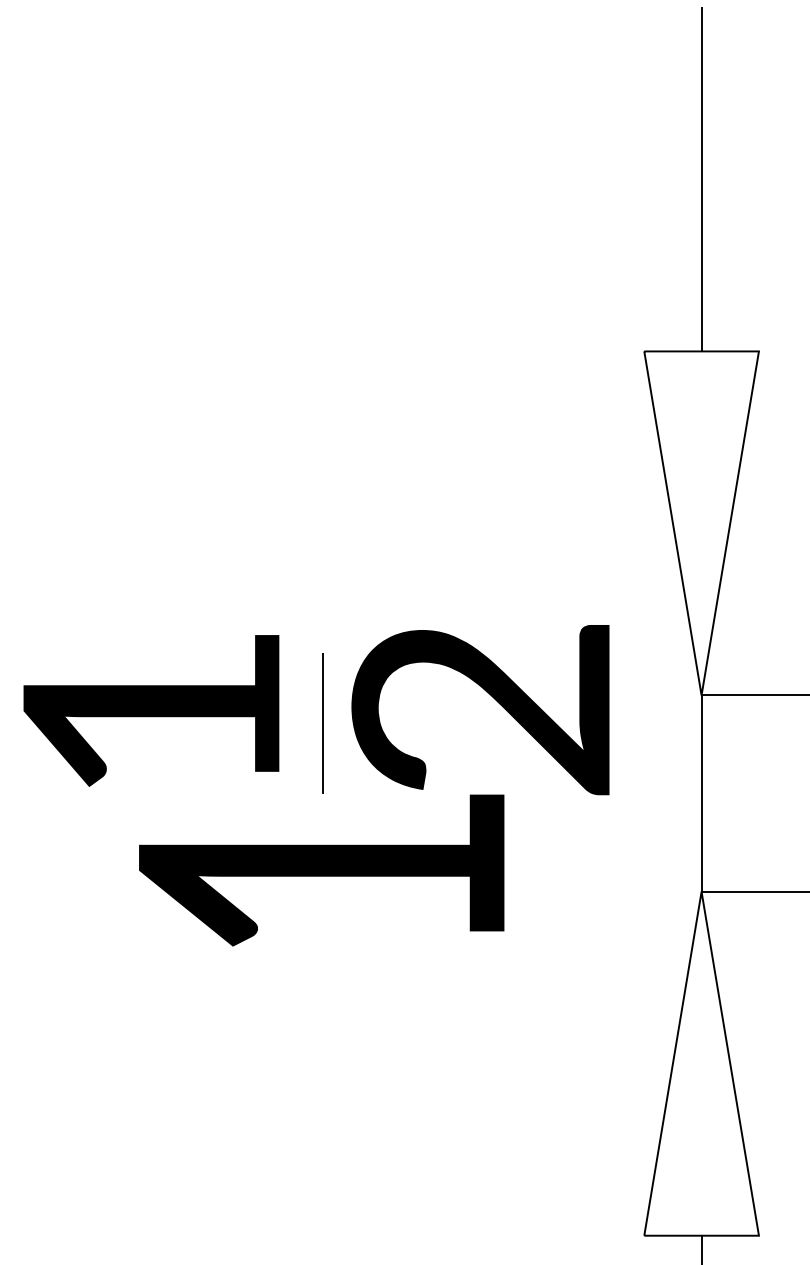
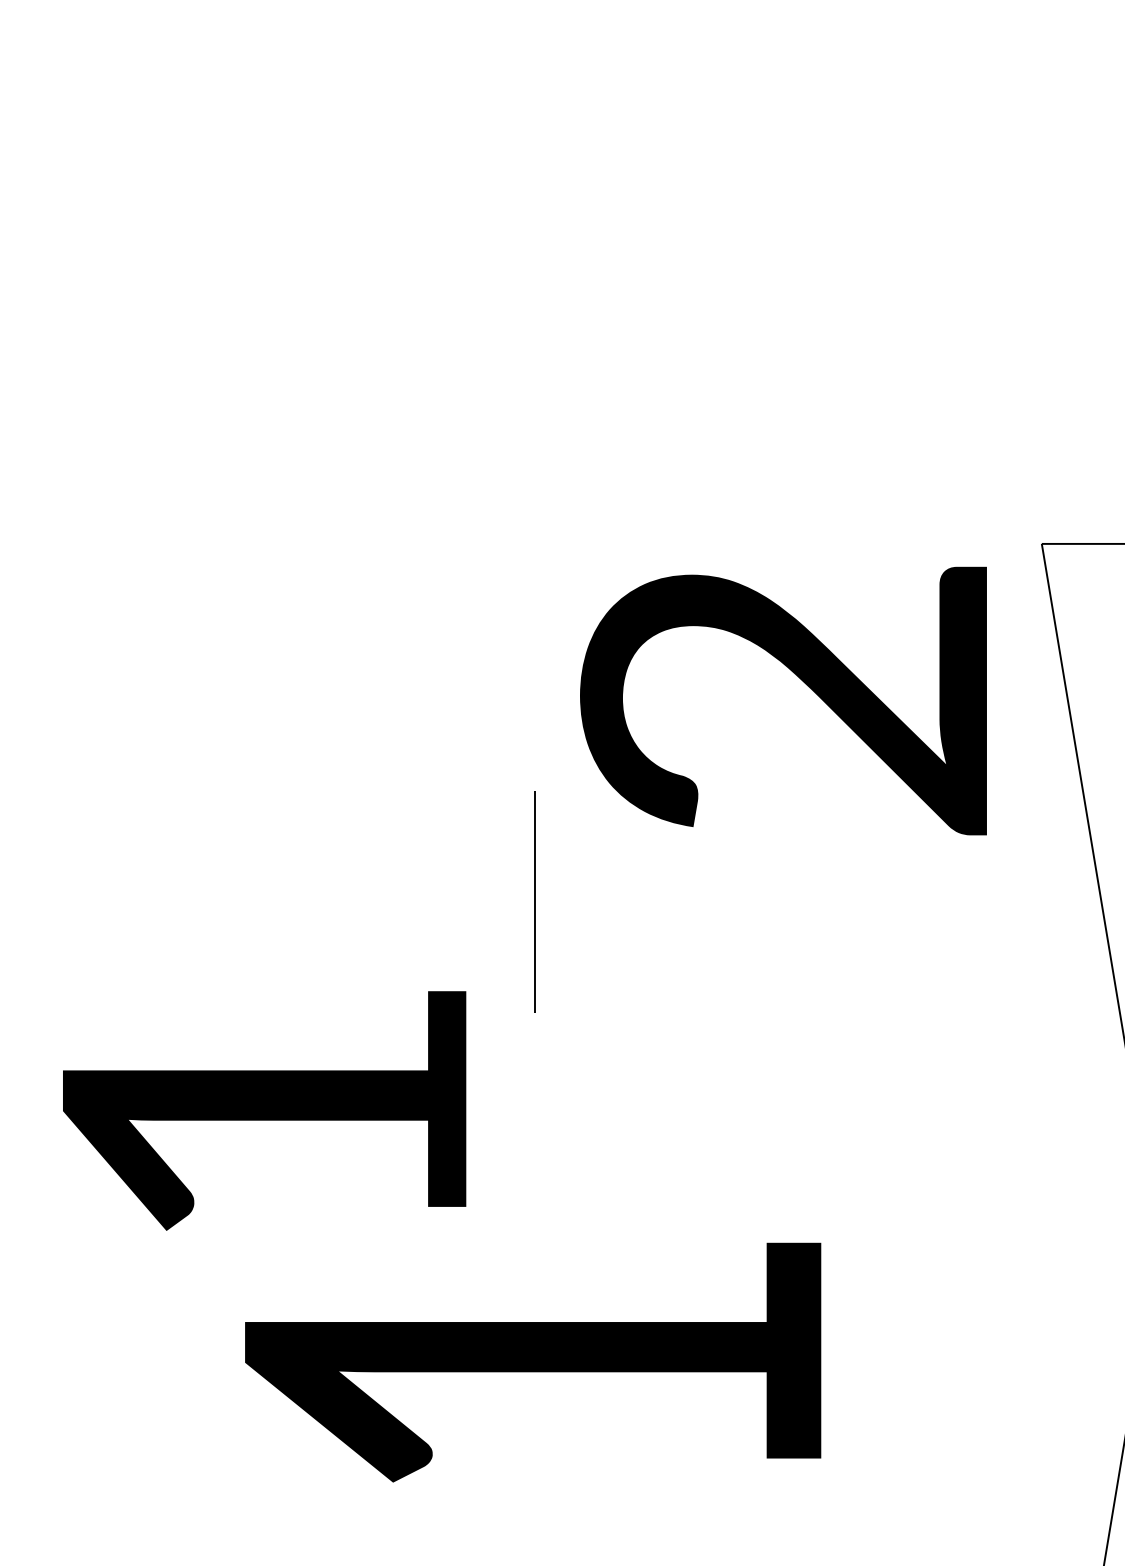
text: (480, 710) -> (783, 701), moved
line: (322, 723) -> (534, 902), moved

